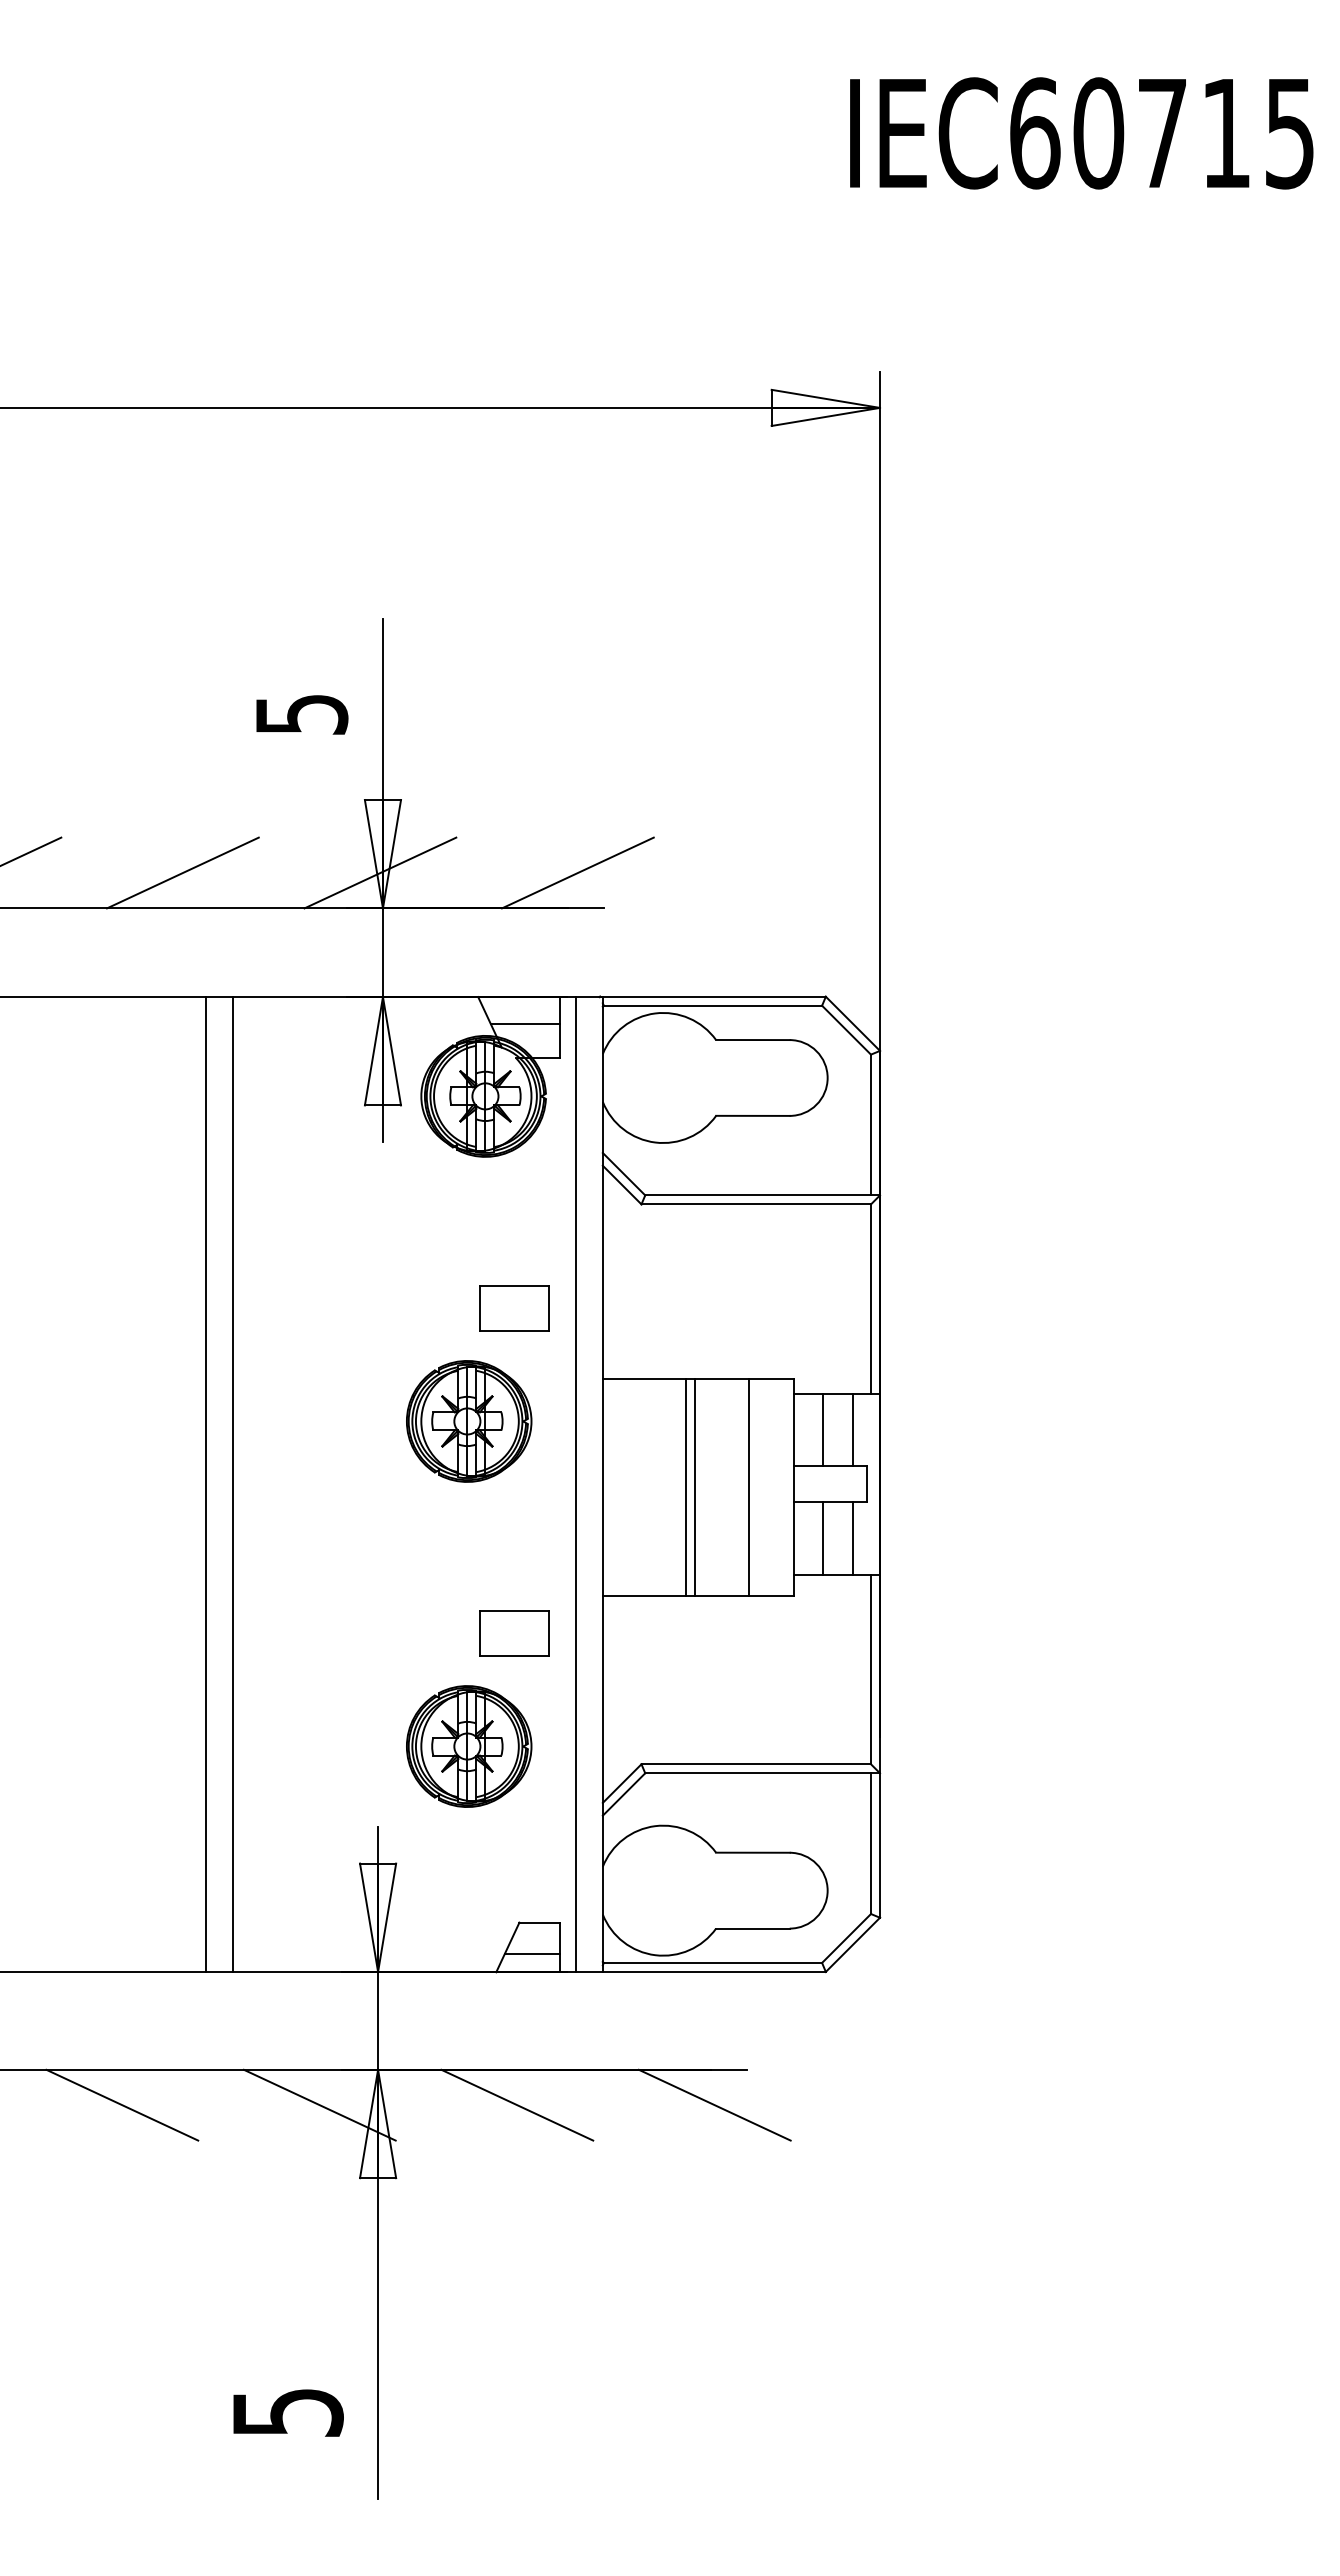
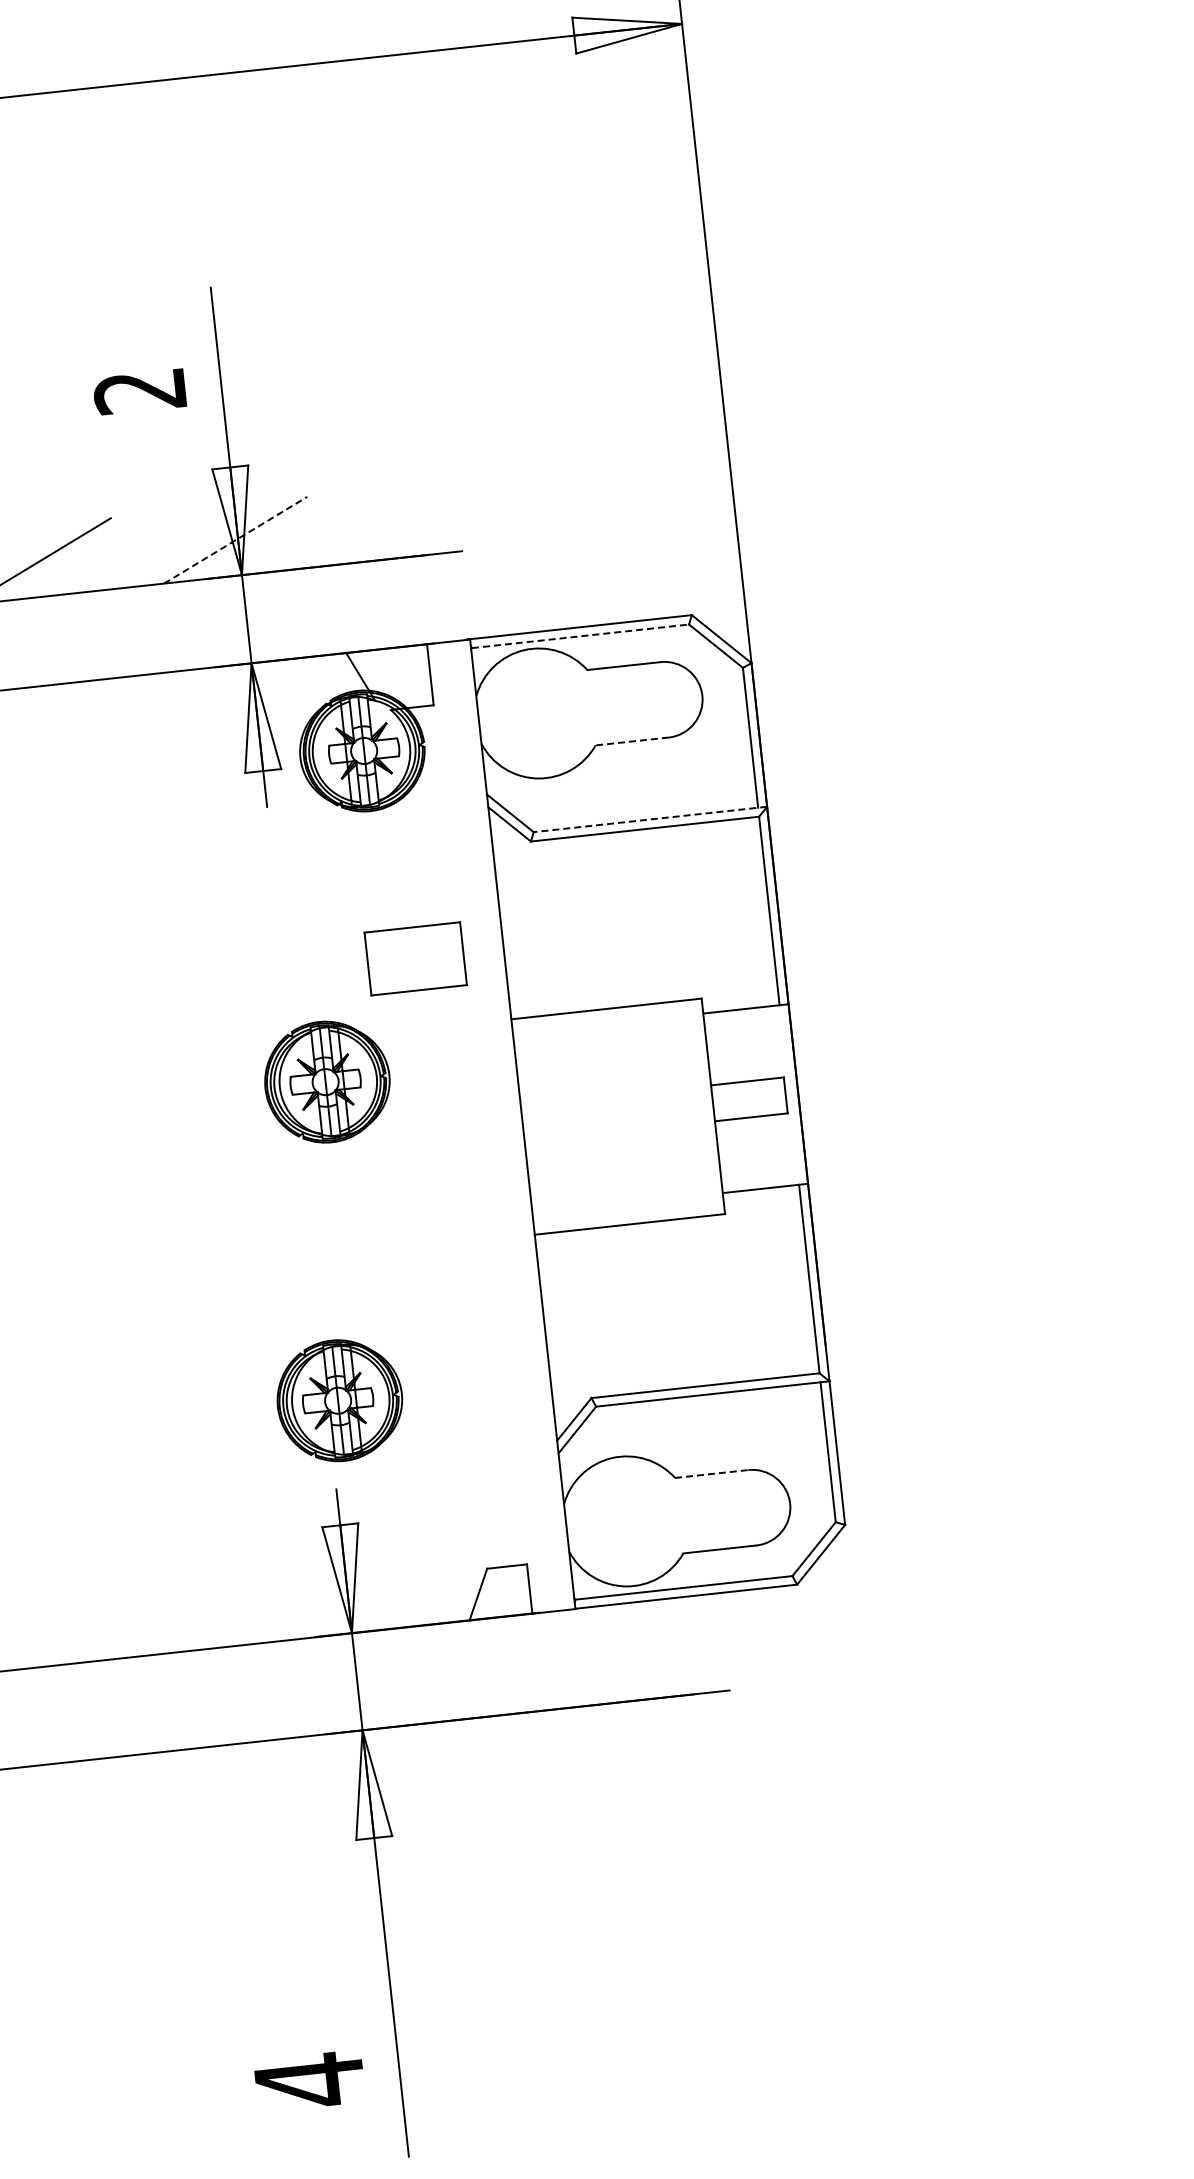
text: (301, 714) -> (140, 391), 5 -> 2
line: (577, 872) -> (431, 518), removed
line: (380, 873) -> (235, 540), solid -> dashed
line: (713, 1005) -> (581, 636), solid -> dashed
line: (524, 1024) -> (395, 675), removed
line: (752, 1115) -> (631, 741), solid -> dashed
line: (762, 1195) -> (650, 819), solid -> dashed
part: (514, 1308) -> (415, 958), size x1.4
part: (469, 1421) -> (327, 1081), moved
line: (823, 1430) -> (736, 1046), removed
line: (852, 1430) -> (765, 1043), removed
line: (205, 1484) -> (127, 1167), removed
line: (232, 1484) -> (154, 1164), removed
line: (575, 1484) -> (495, 1127), removed
line: (685, 1487) -> (605, 1118), removed
line: (694, 1487) -> (614, 1117), removed
line: (749, 1487) -> (668, 1111), removed
line: (823, 1538) -> (747, 1154), removed
line: (852, 1538) -> (776, 1150), removed
part: (514, 1633) -> (451, 1281), removed
part: (469, 1746) -> (340, 1400), moved
line: (752, 1852) -> (711, 1473), solid -> dashed
line: (531, 1954) -> (502, 1599), removed
line: (122, 2104) -> (112, 1792), removed
line: (319, 2104) -> (308, 1771), removed
line: (517, 2104) -> (504, 1749), removed
line: (714, 2104) -> (700, 1728), removed
text: (288, 2412) -> (310, 2080), 5 -> 4

